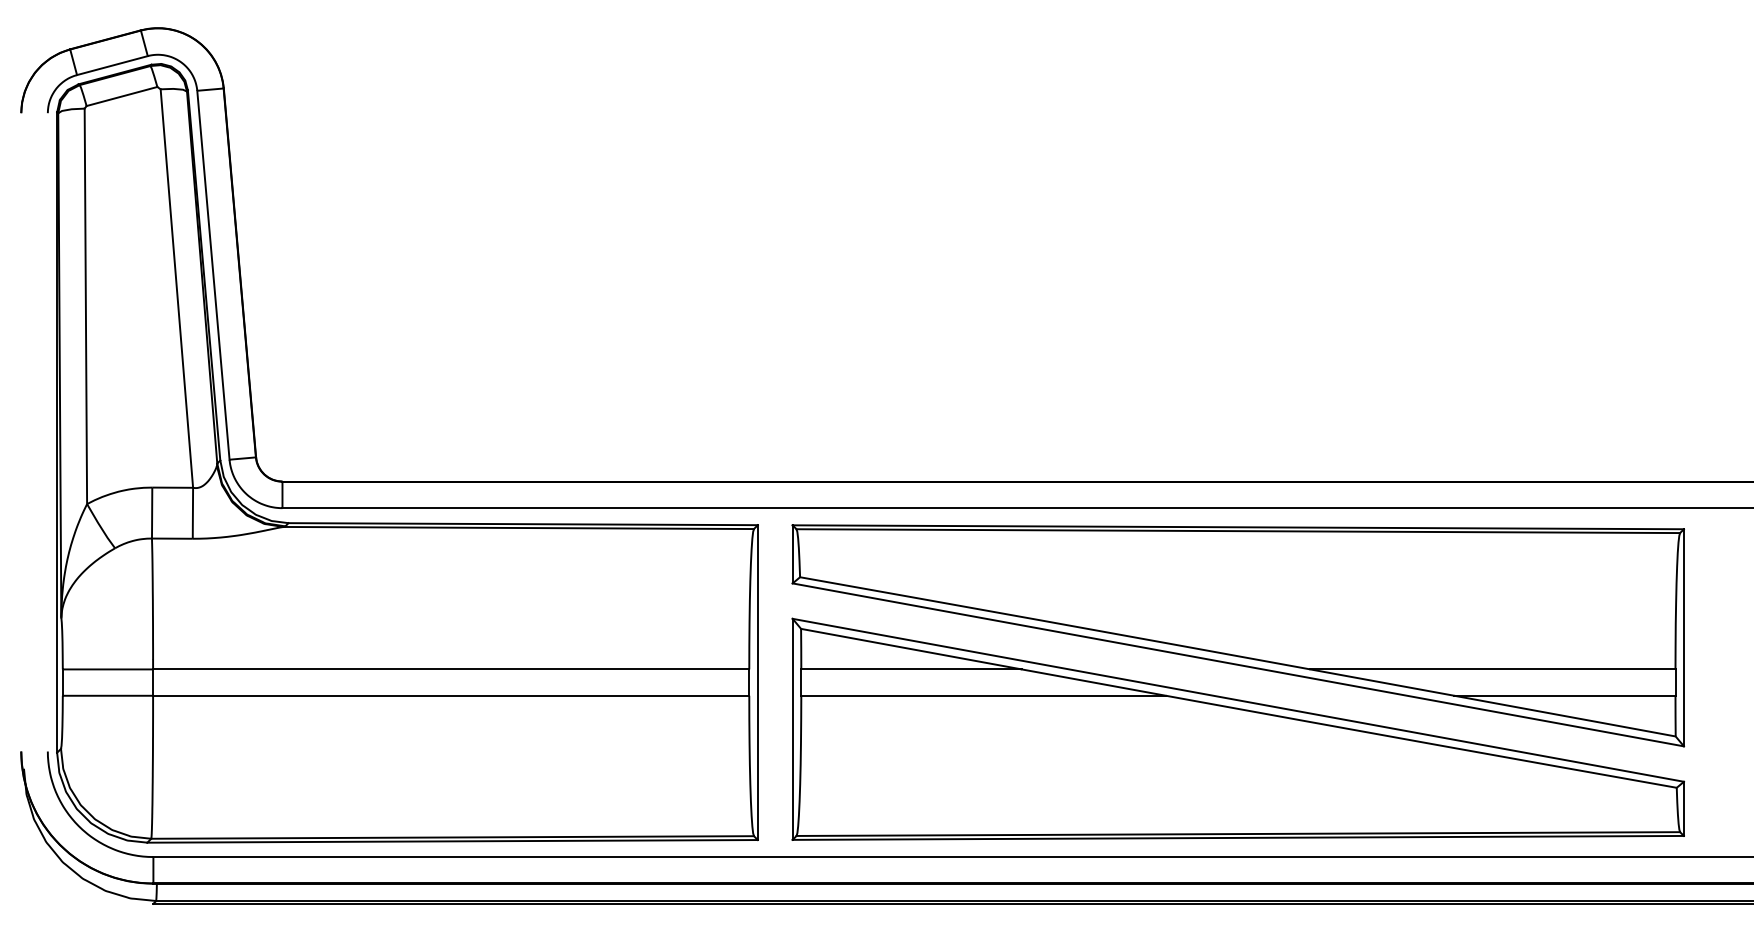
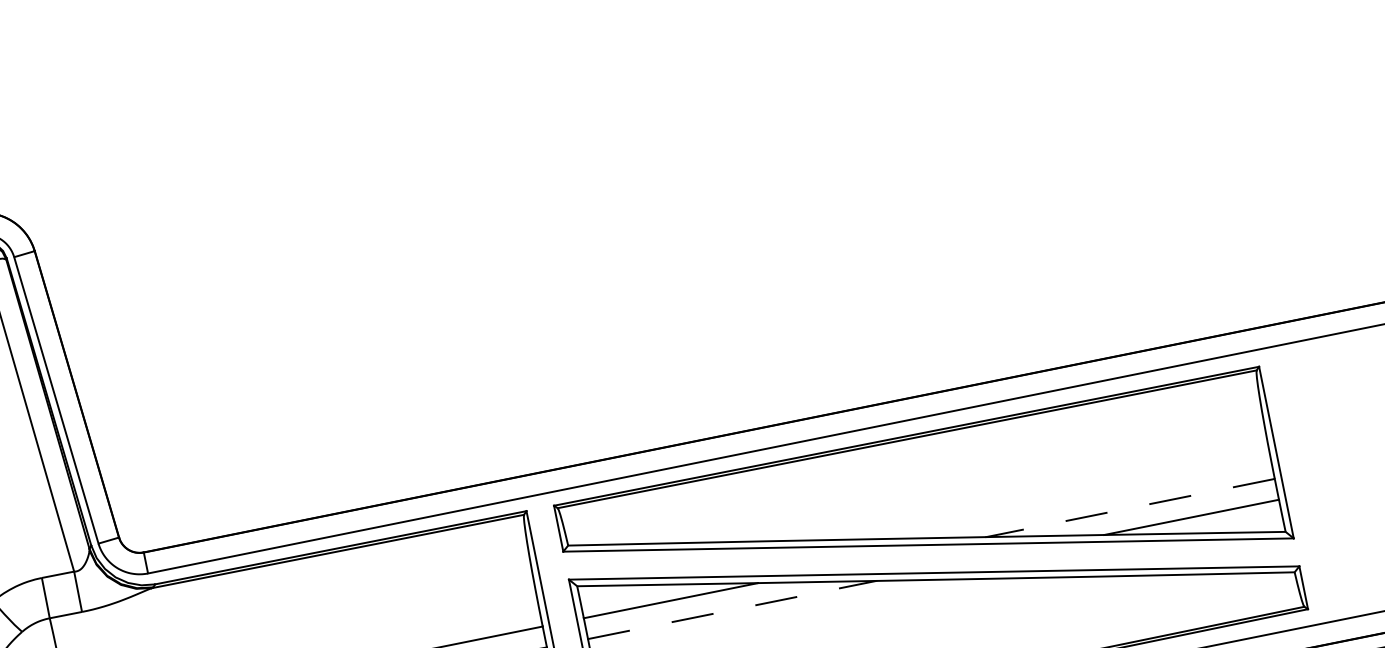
line: (1492, 669) -> (1130, 508), solid -> dashed
line: (984, 695) -> (732, 609), solid -> dashed

